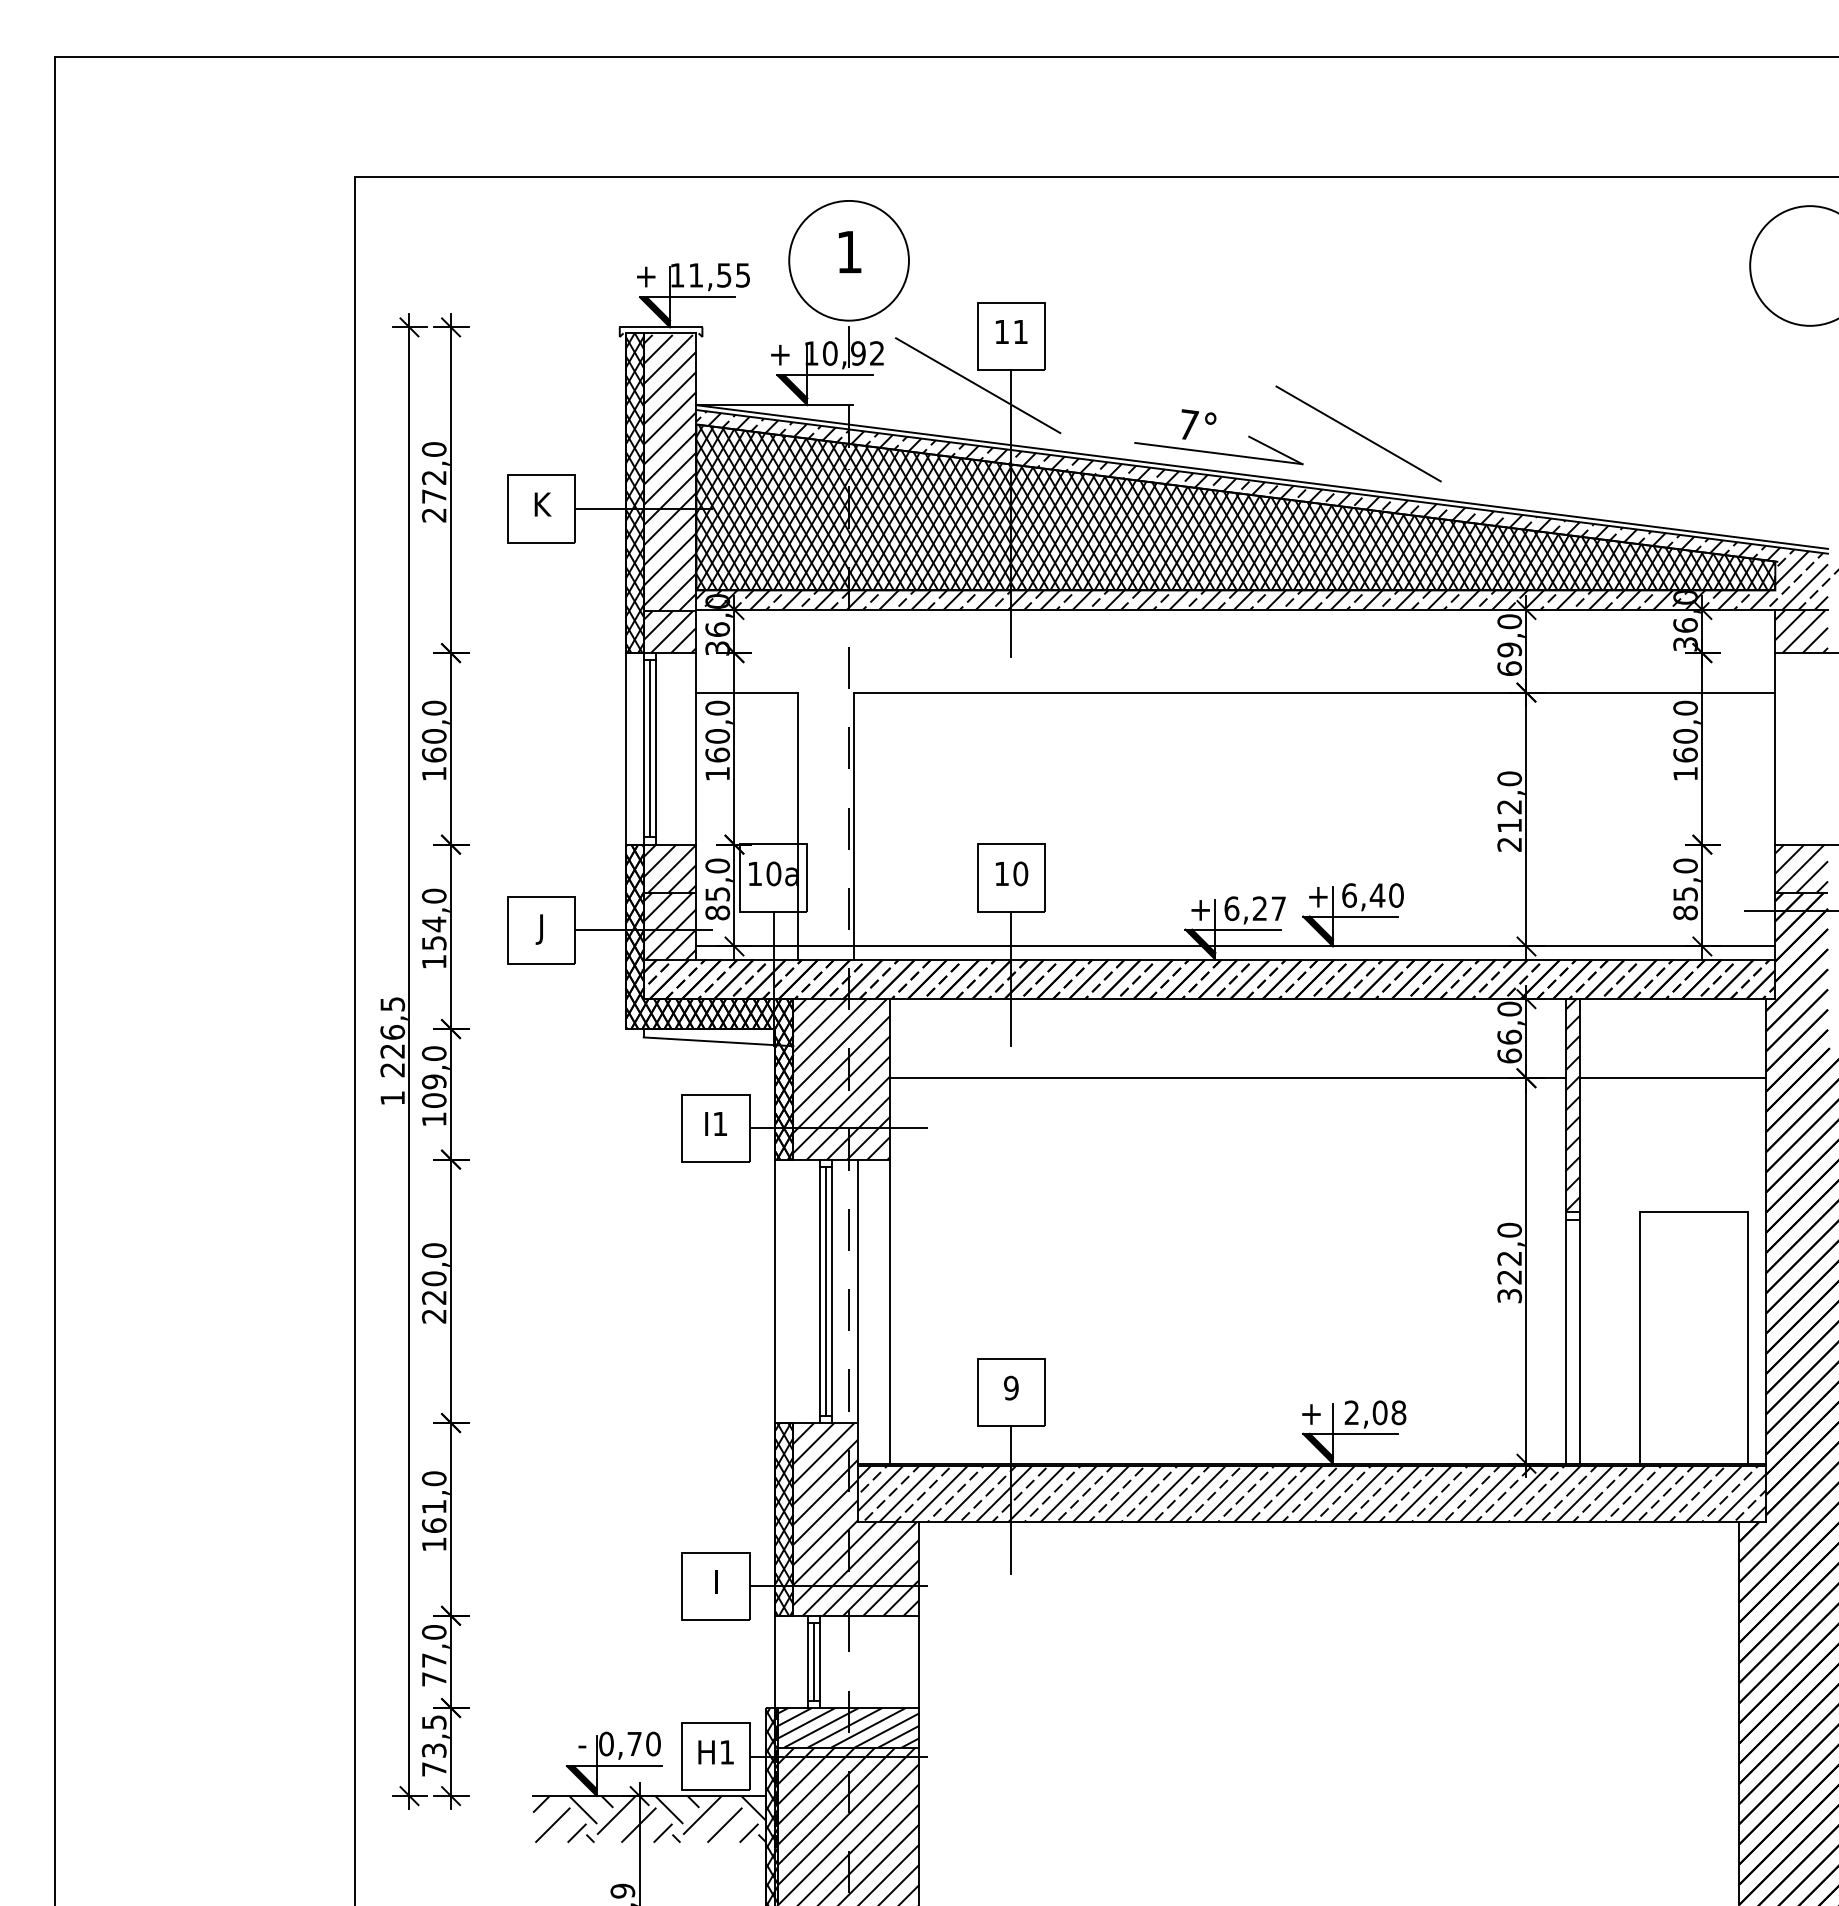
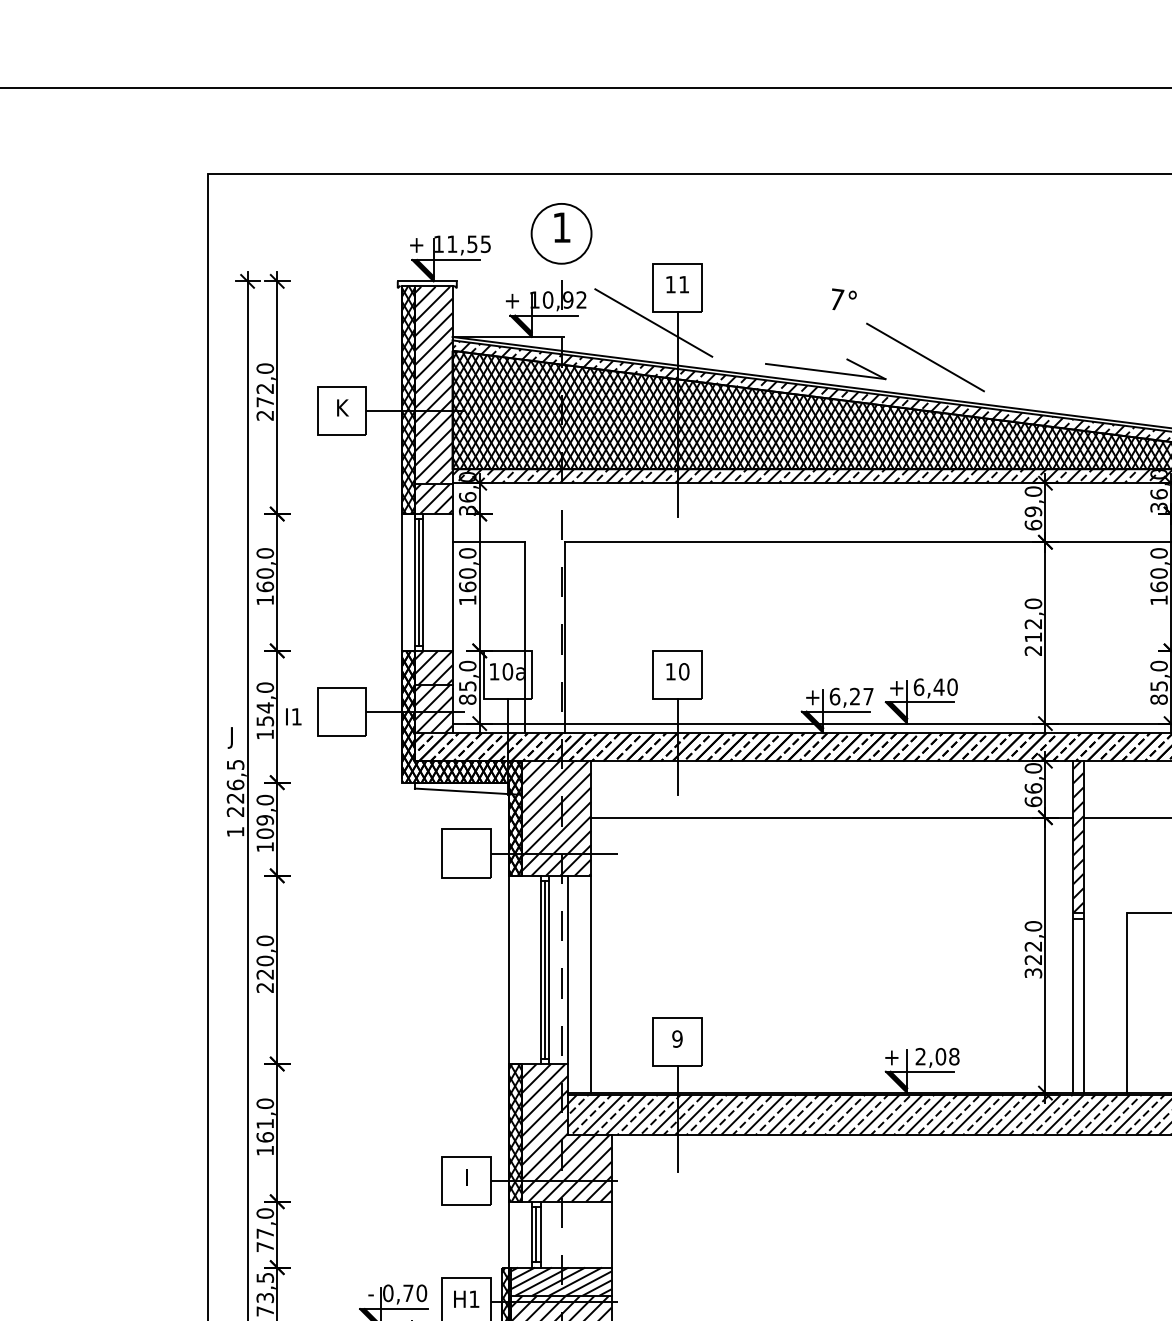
circle: (848, 260) -> (561, 233), size x0.7
text: (1198, 424) -> (844, 299), moved
text: (538, 929) -> (229, 737), moved
text: (715, 1123) -> (293, 716), moved

